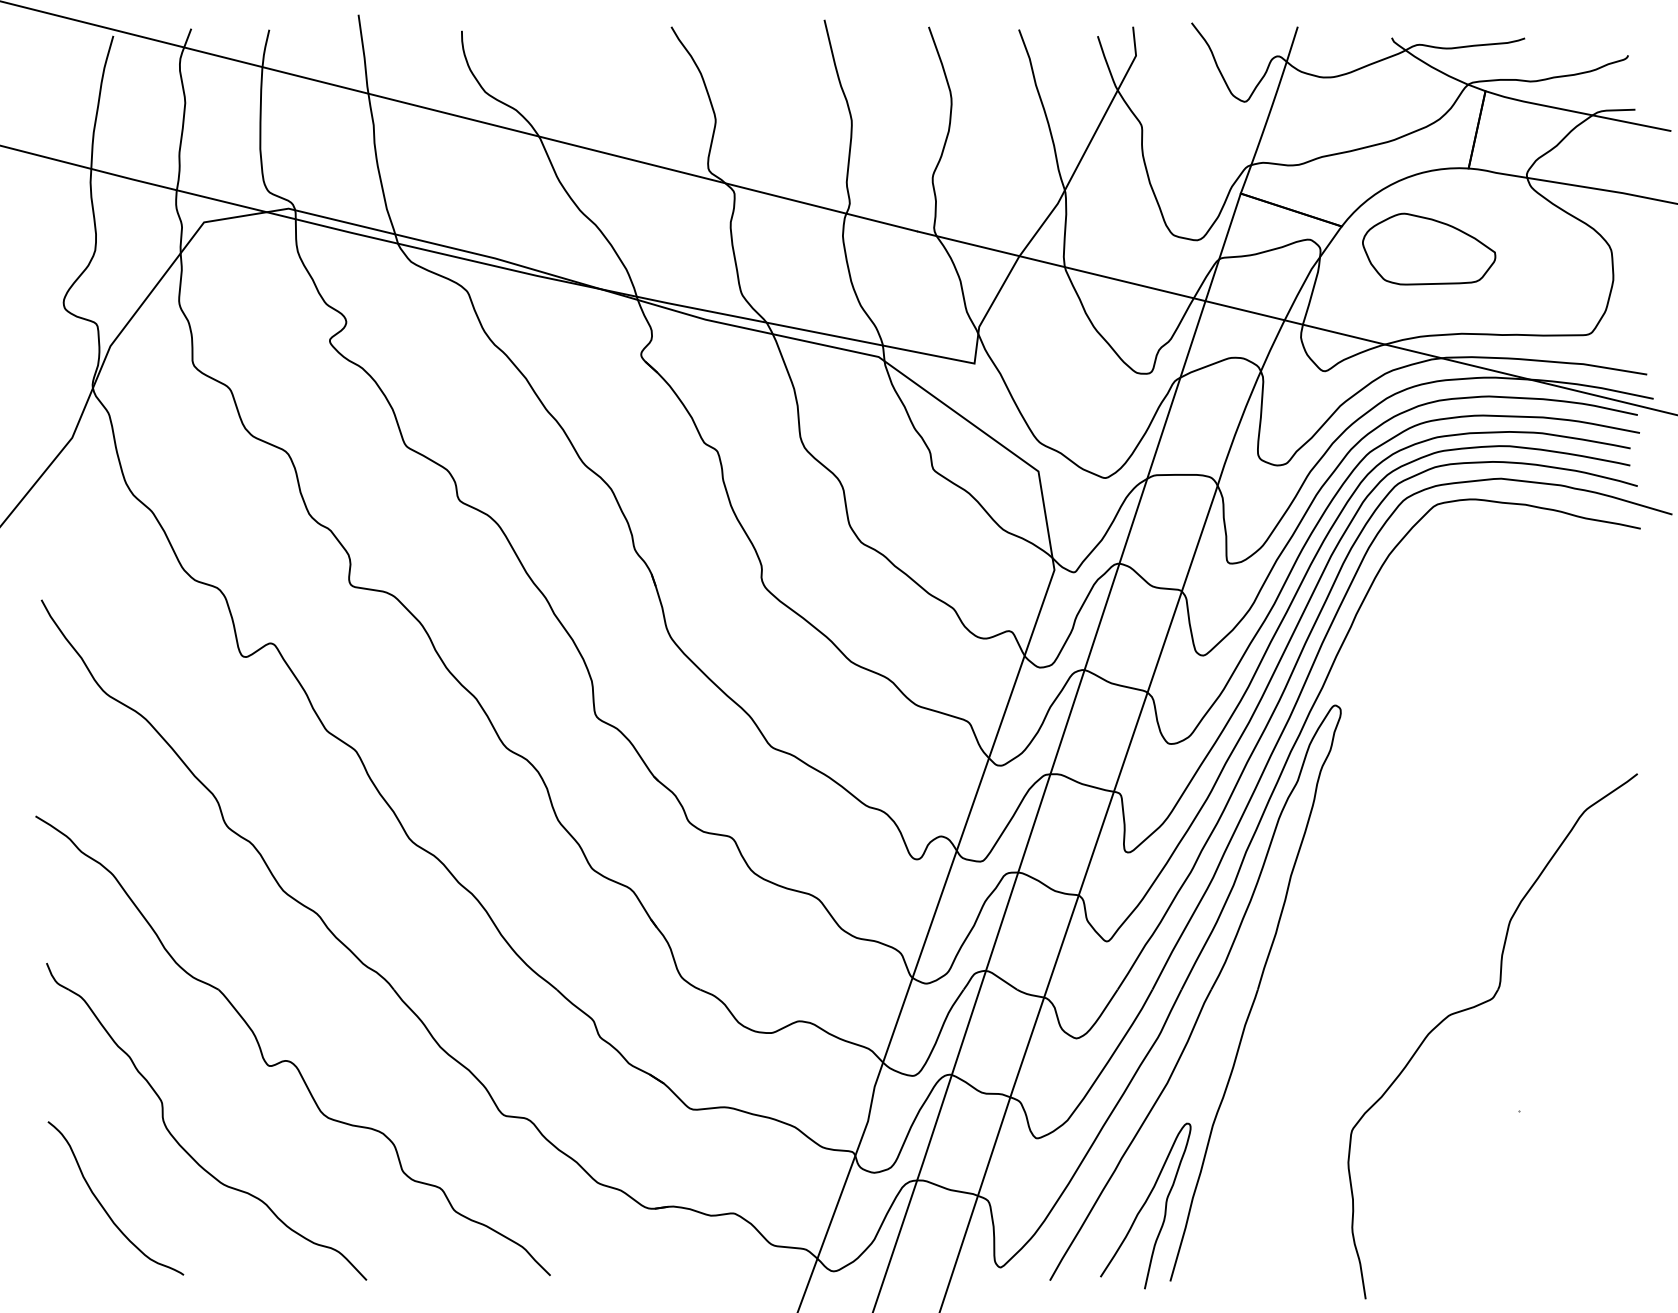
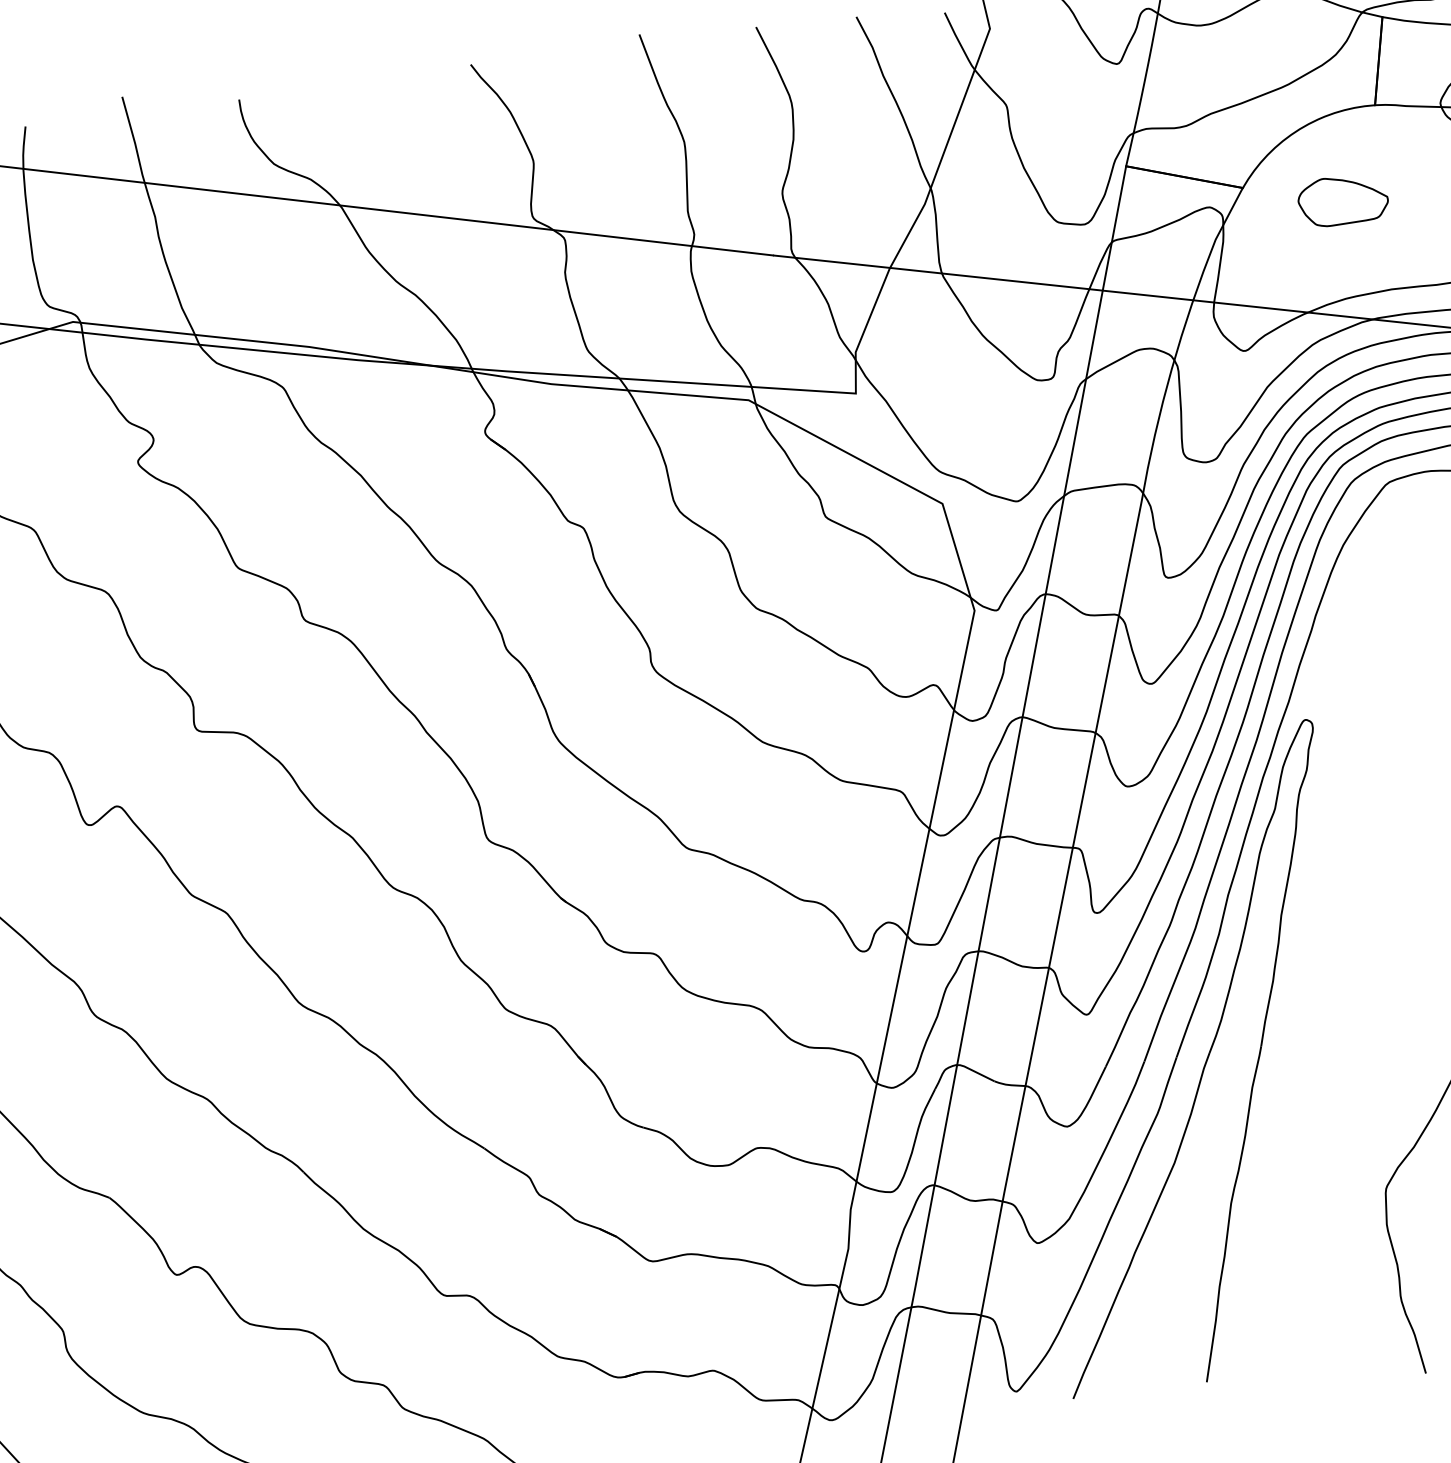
part: (1429, 248) -> (1343, 199), size x0.6
curve: (1145, 1204) -> (1168, 1300), removed

